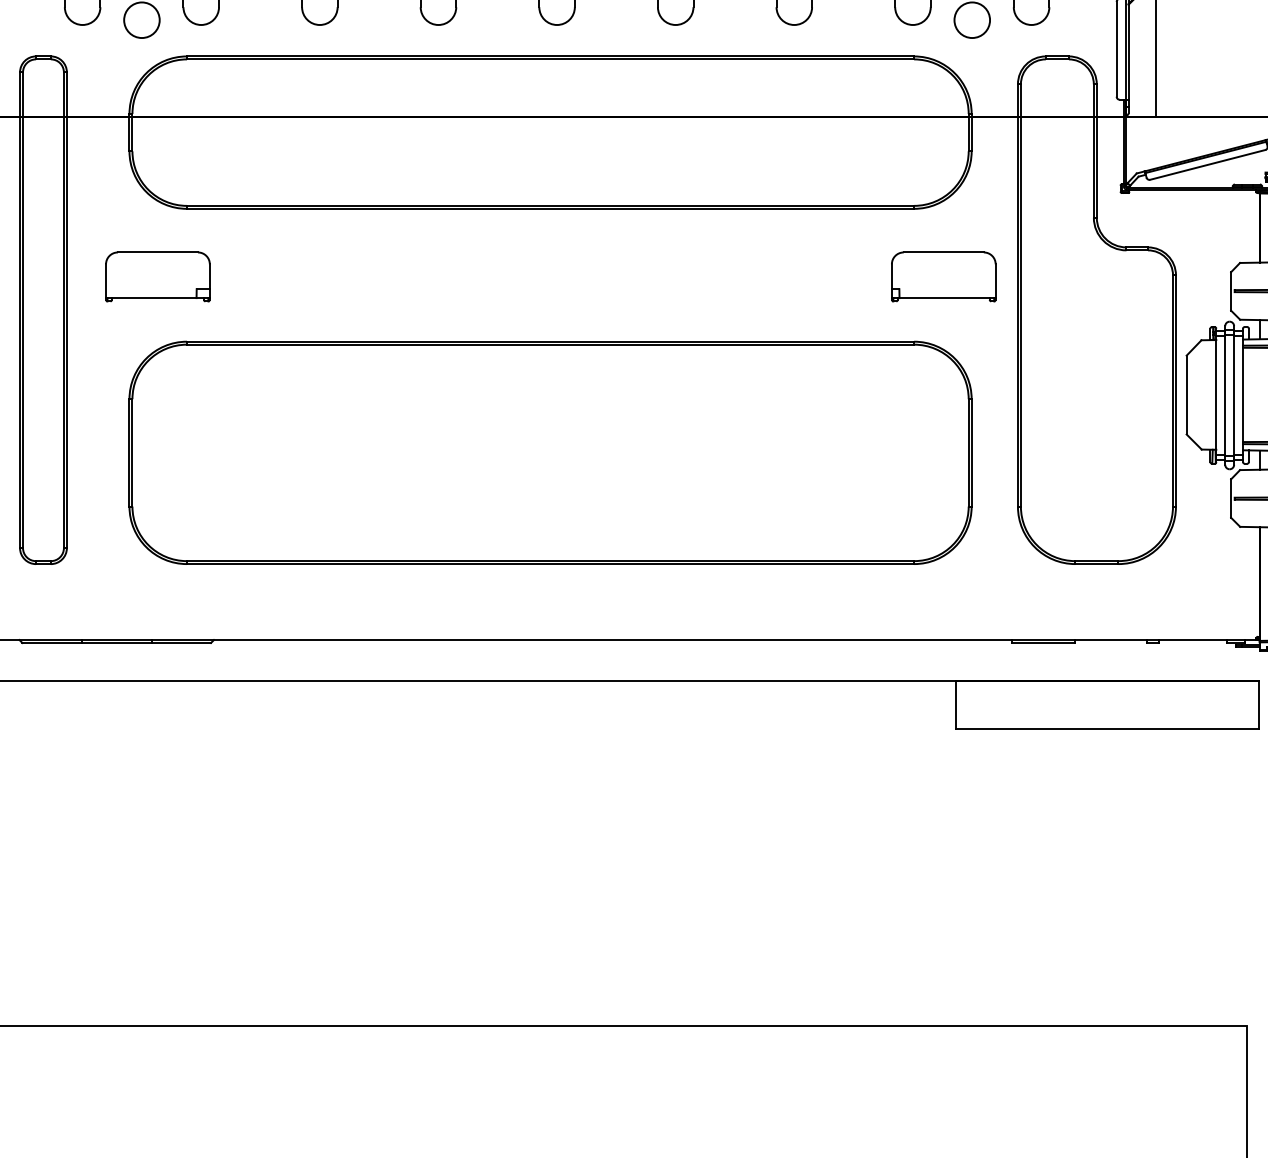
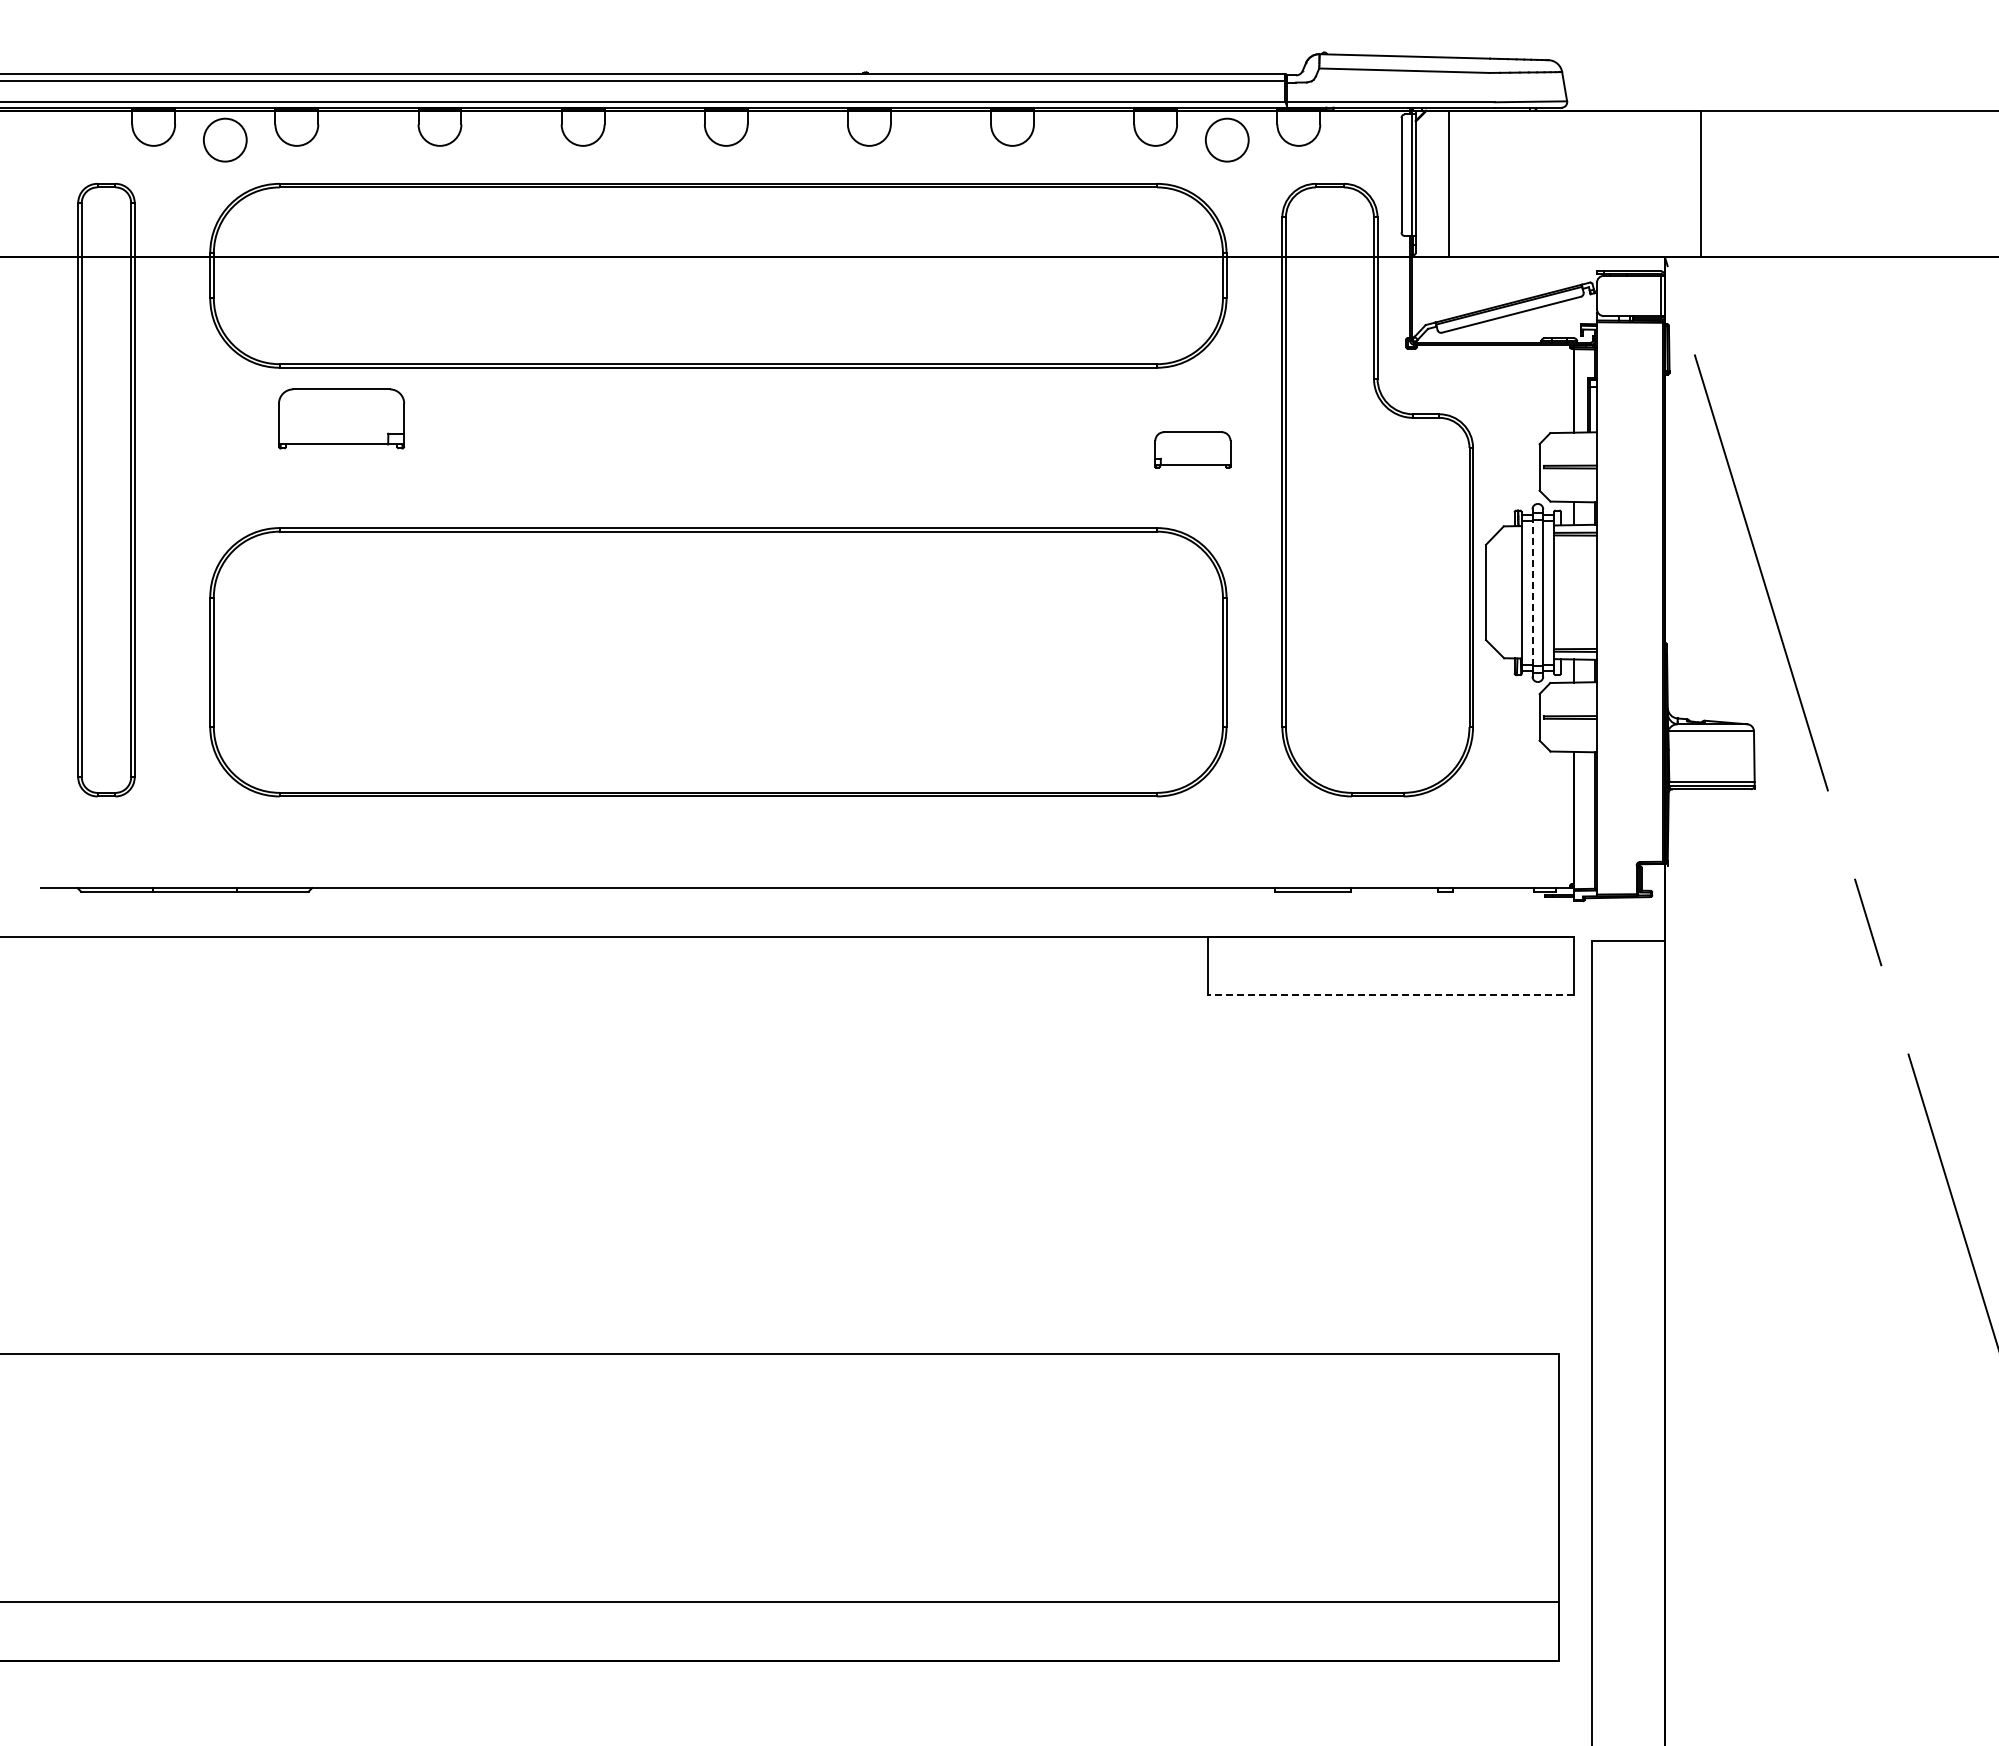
part: (157, 276) -> (341, 418), moved
part: (943, 276) -> (1192, 449), size x0.6
line: (1225, 395) -> (1532, 592), solid -> dashed
line: (1107, 729) -> (1390, 995), solid -> dashed

